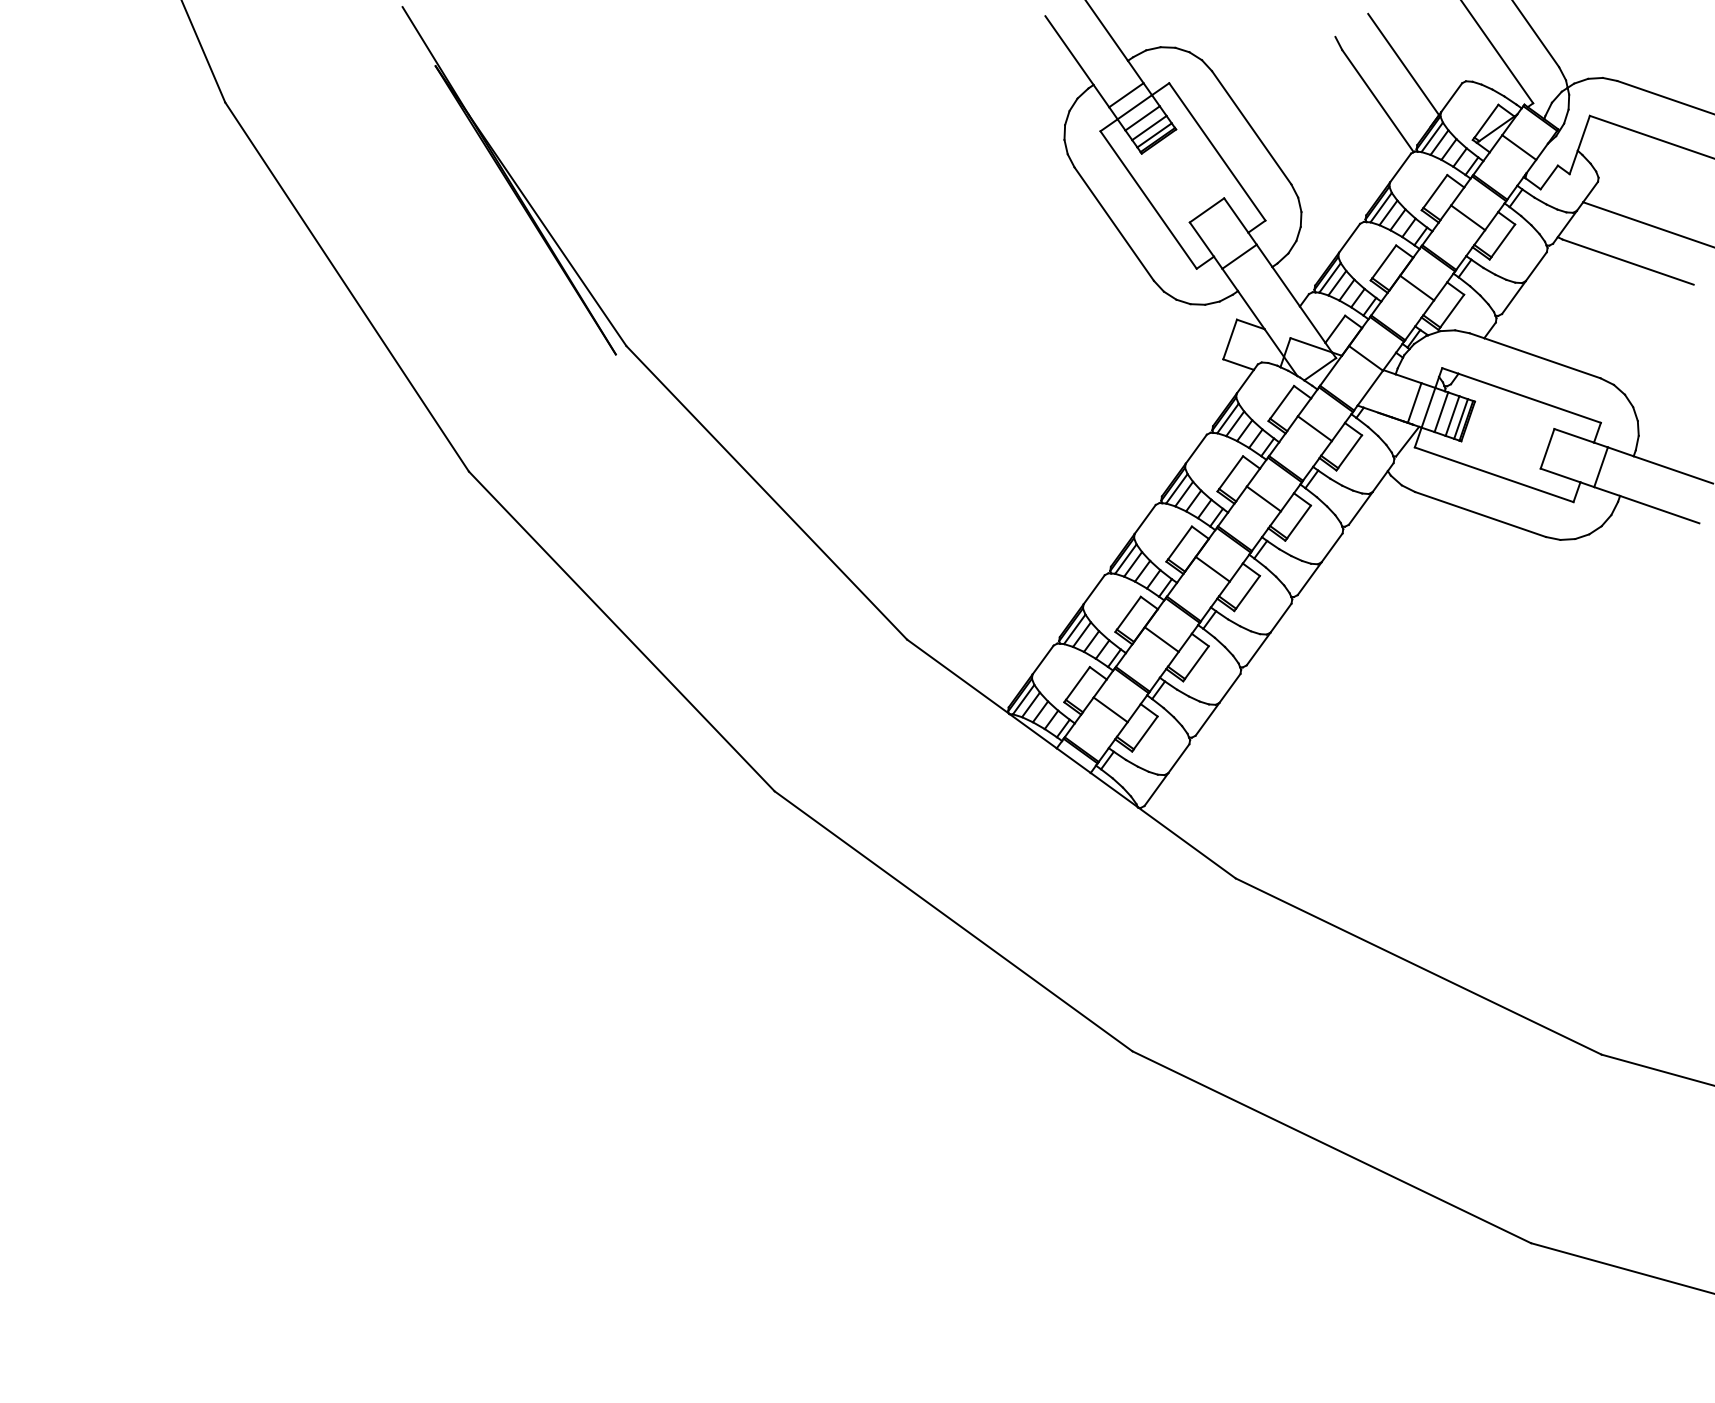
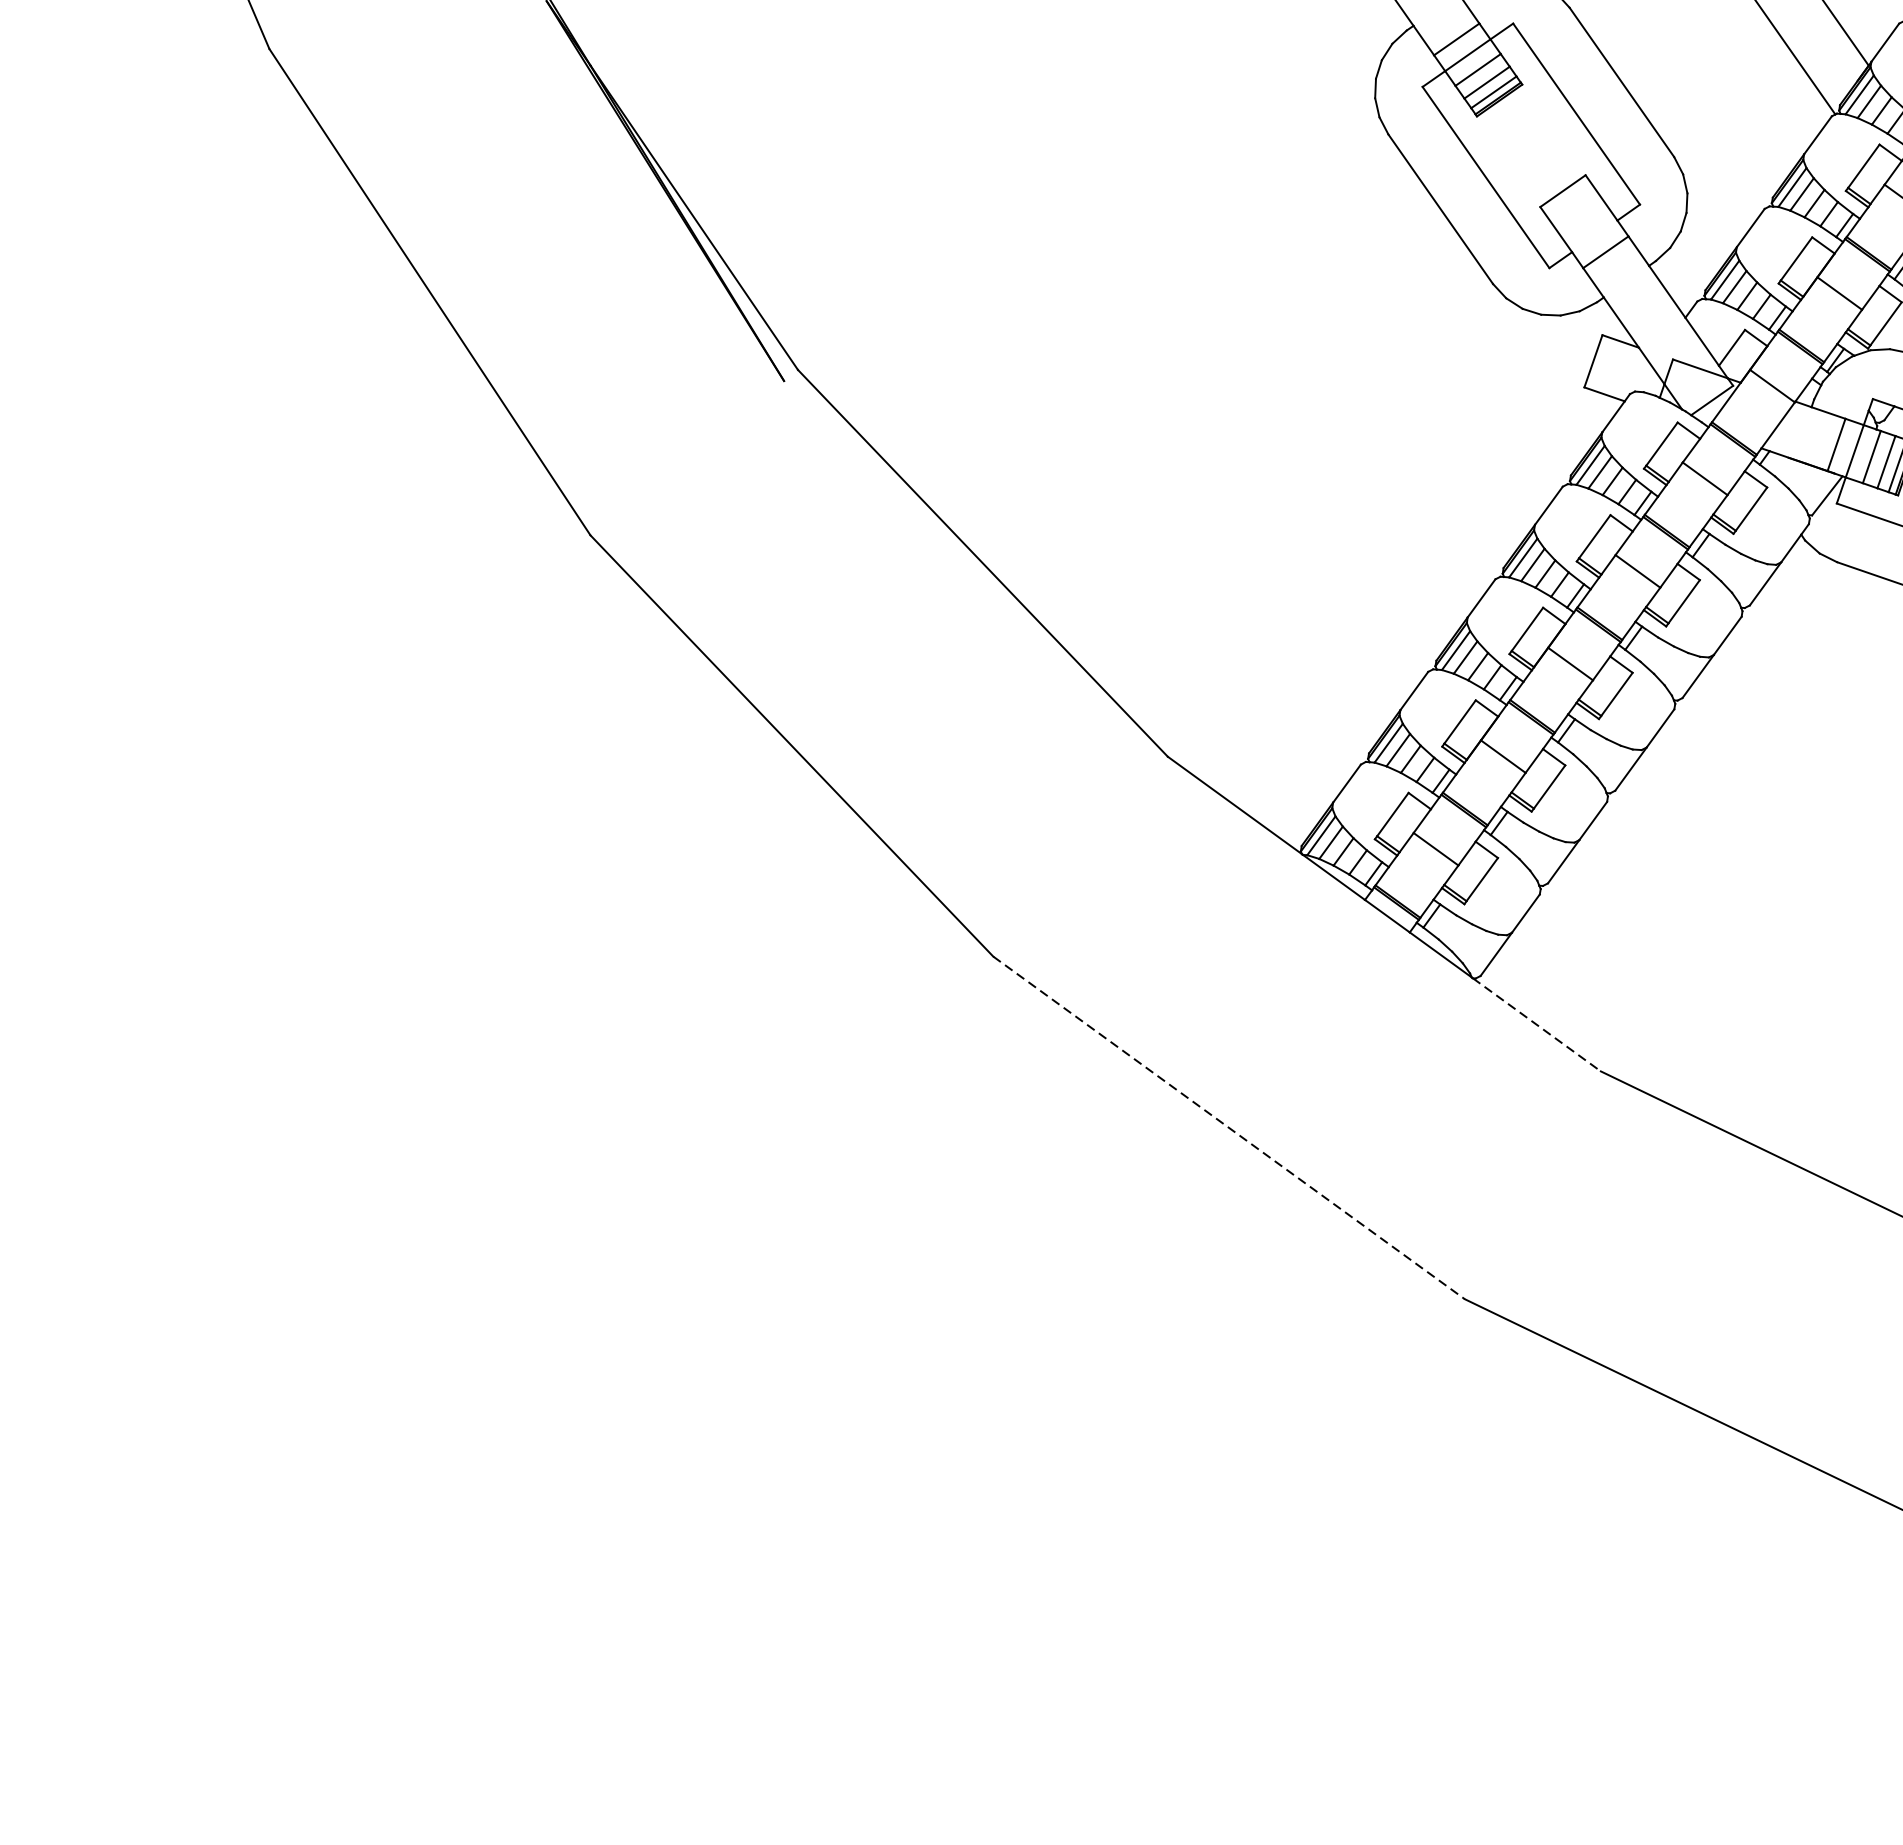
line: (1187, 843) -> (1537, 1025), solid -> dashed
line: (954, 921) -> (1230, 1128), solid -> dashed

